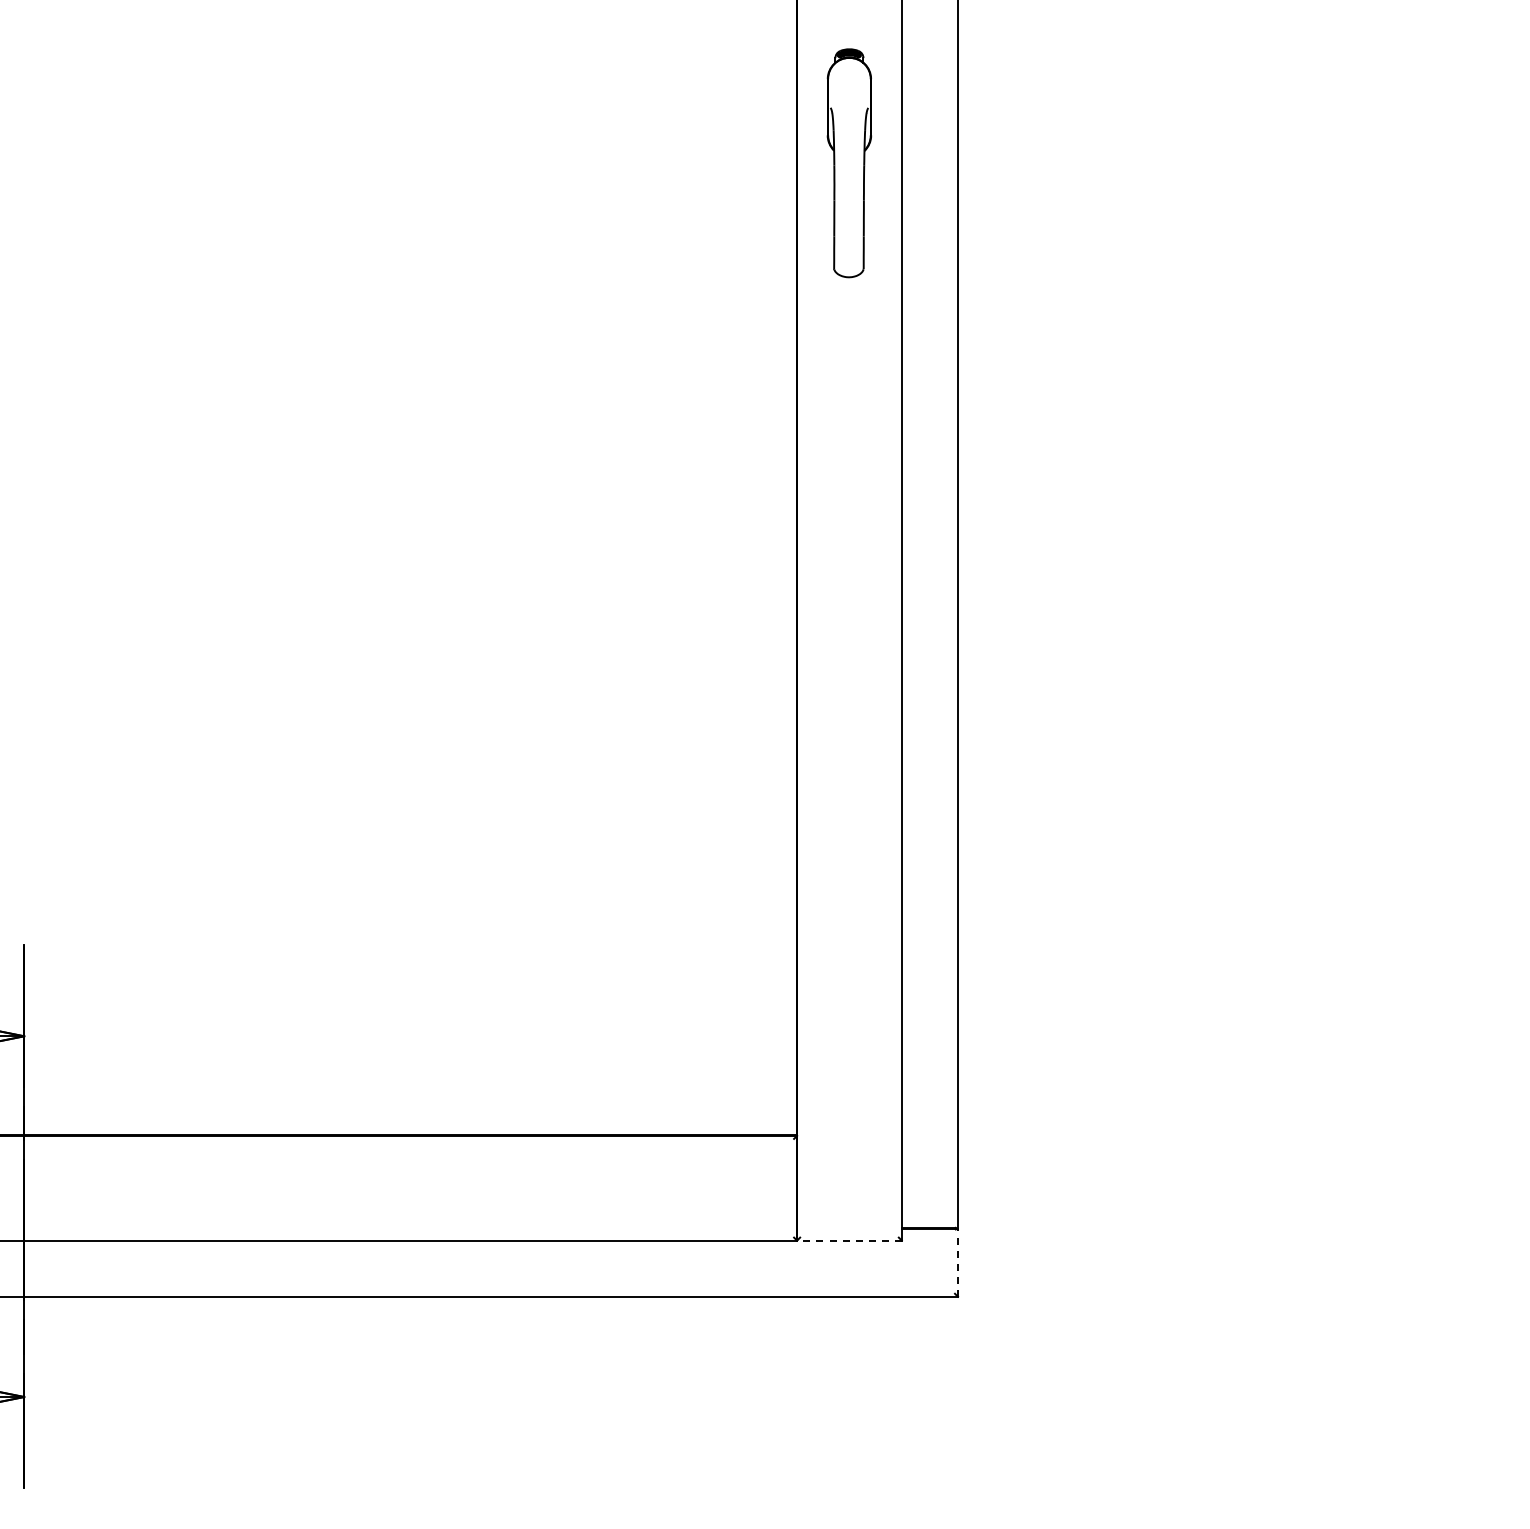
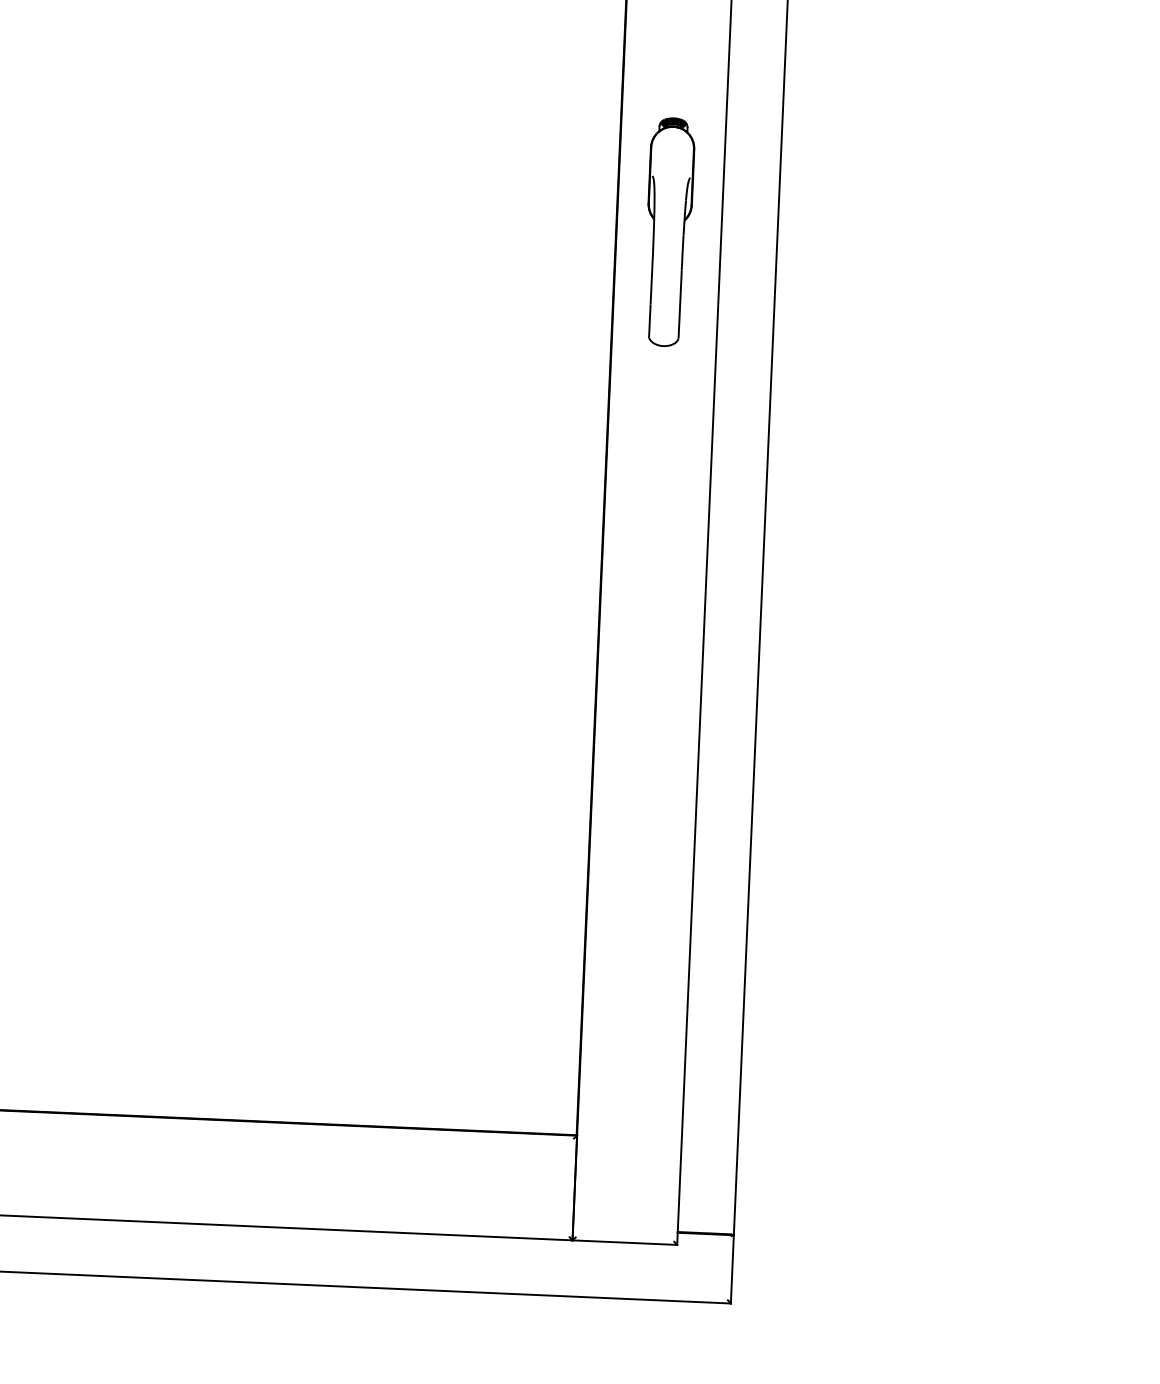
part: (849, 163) -> (668, 232), moved
line: (848, 1240) -> (623, 1242), dashed -> solid
line: (958, 1262) -> (732, 1269), dashed -> solid

